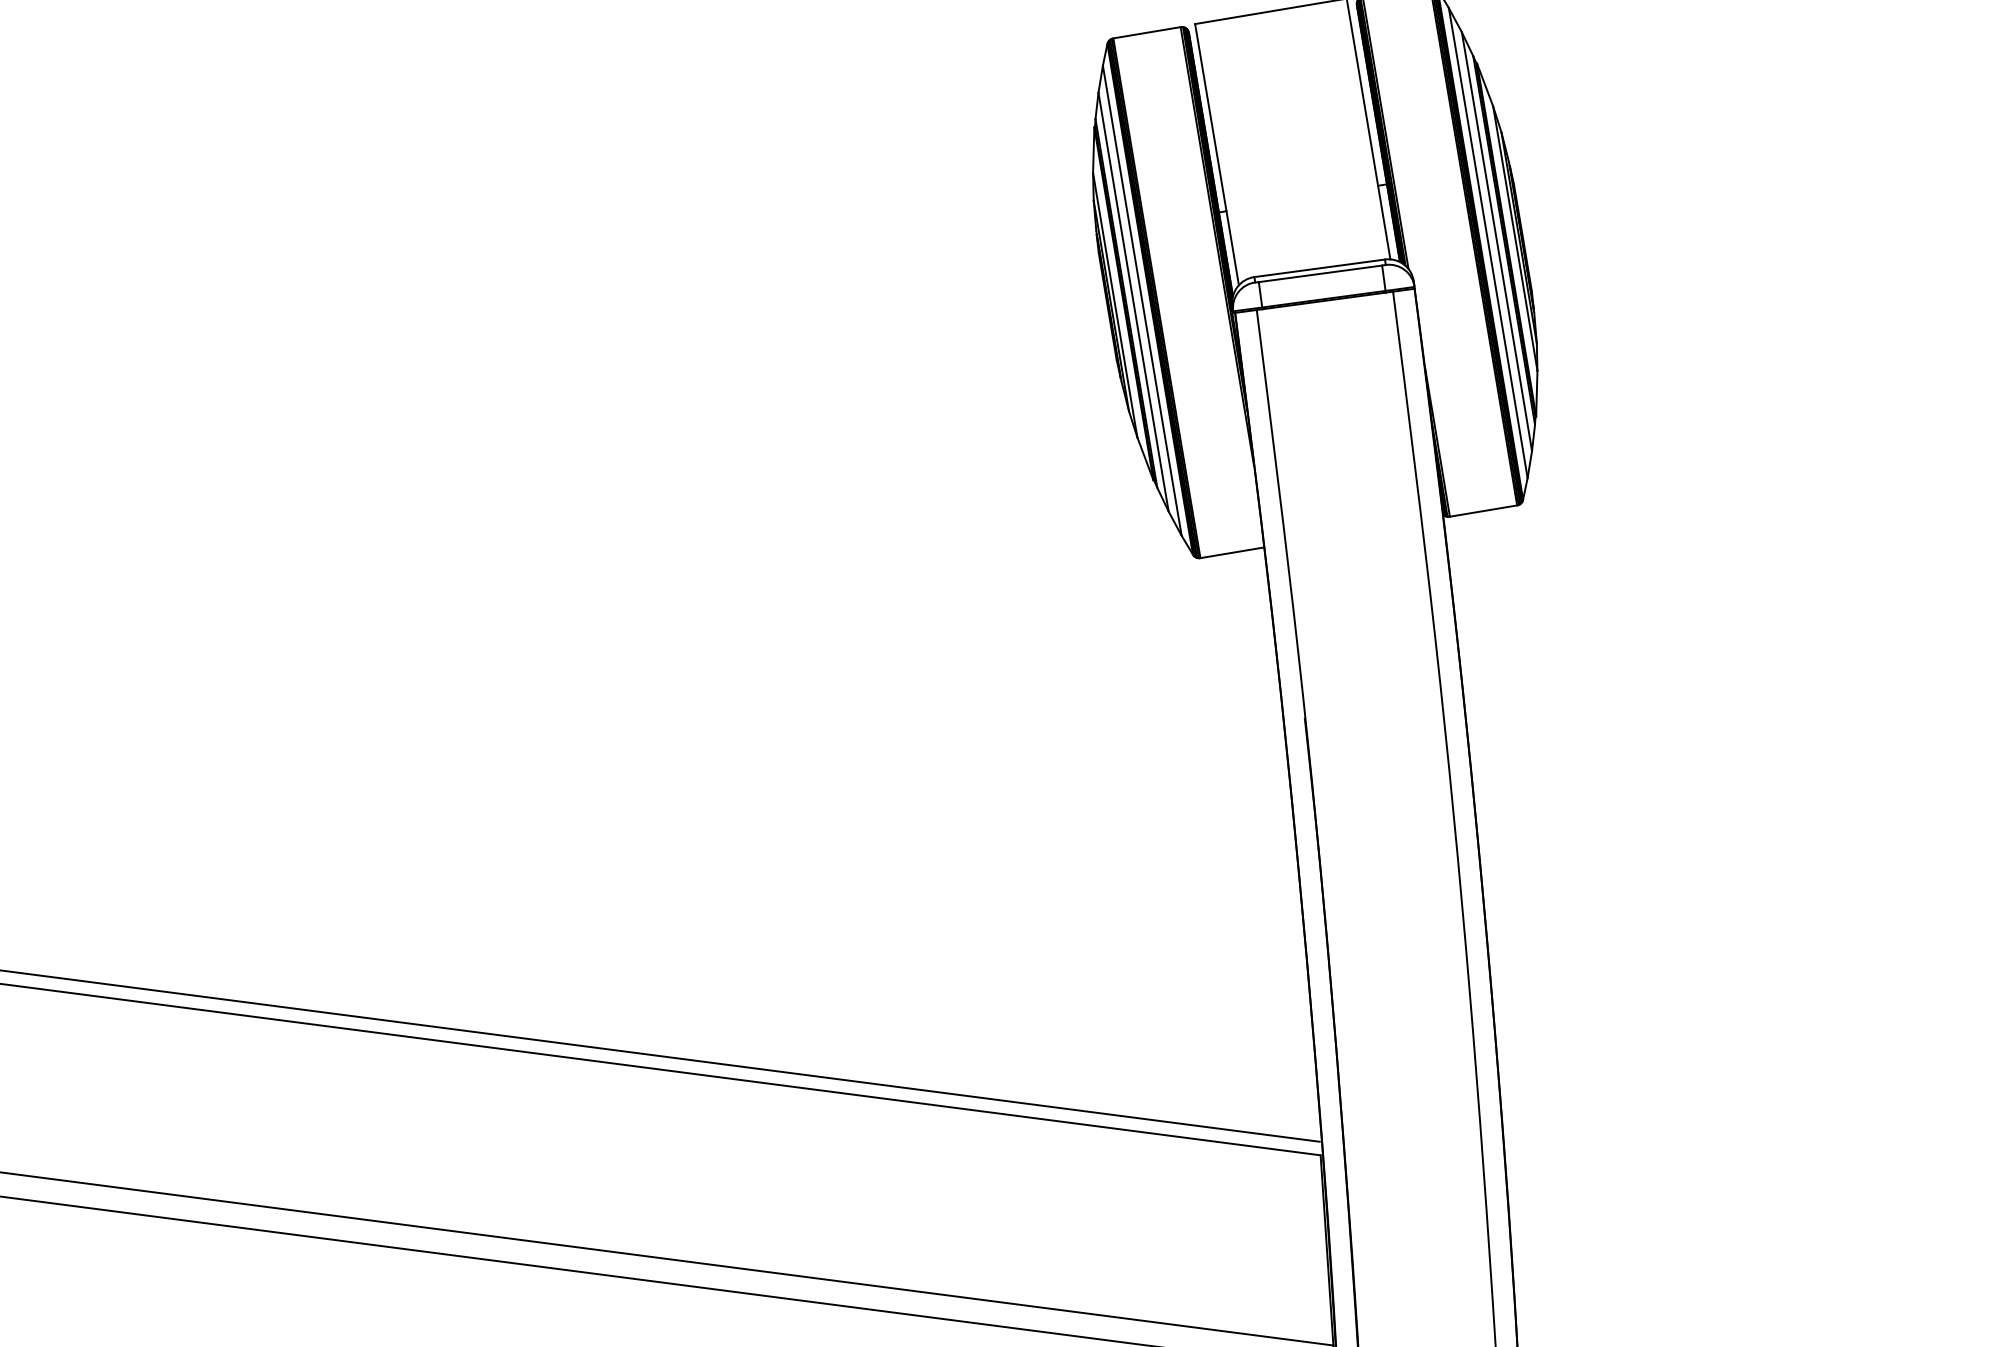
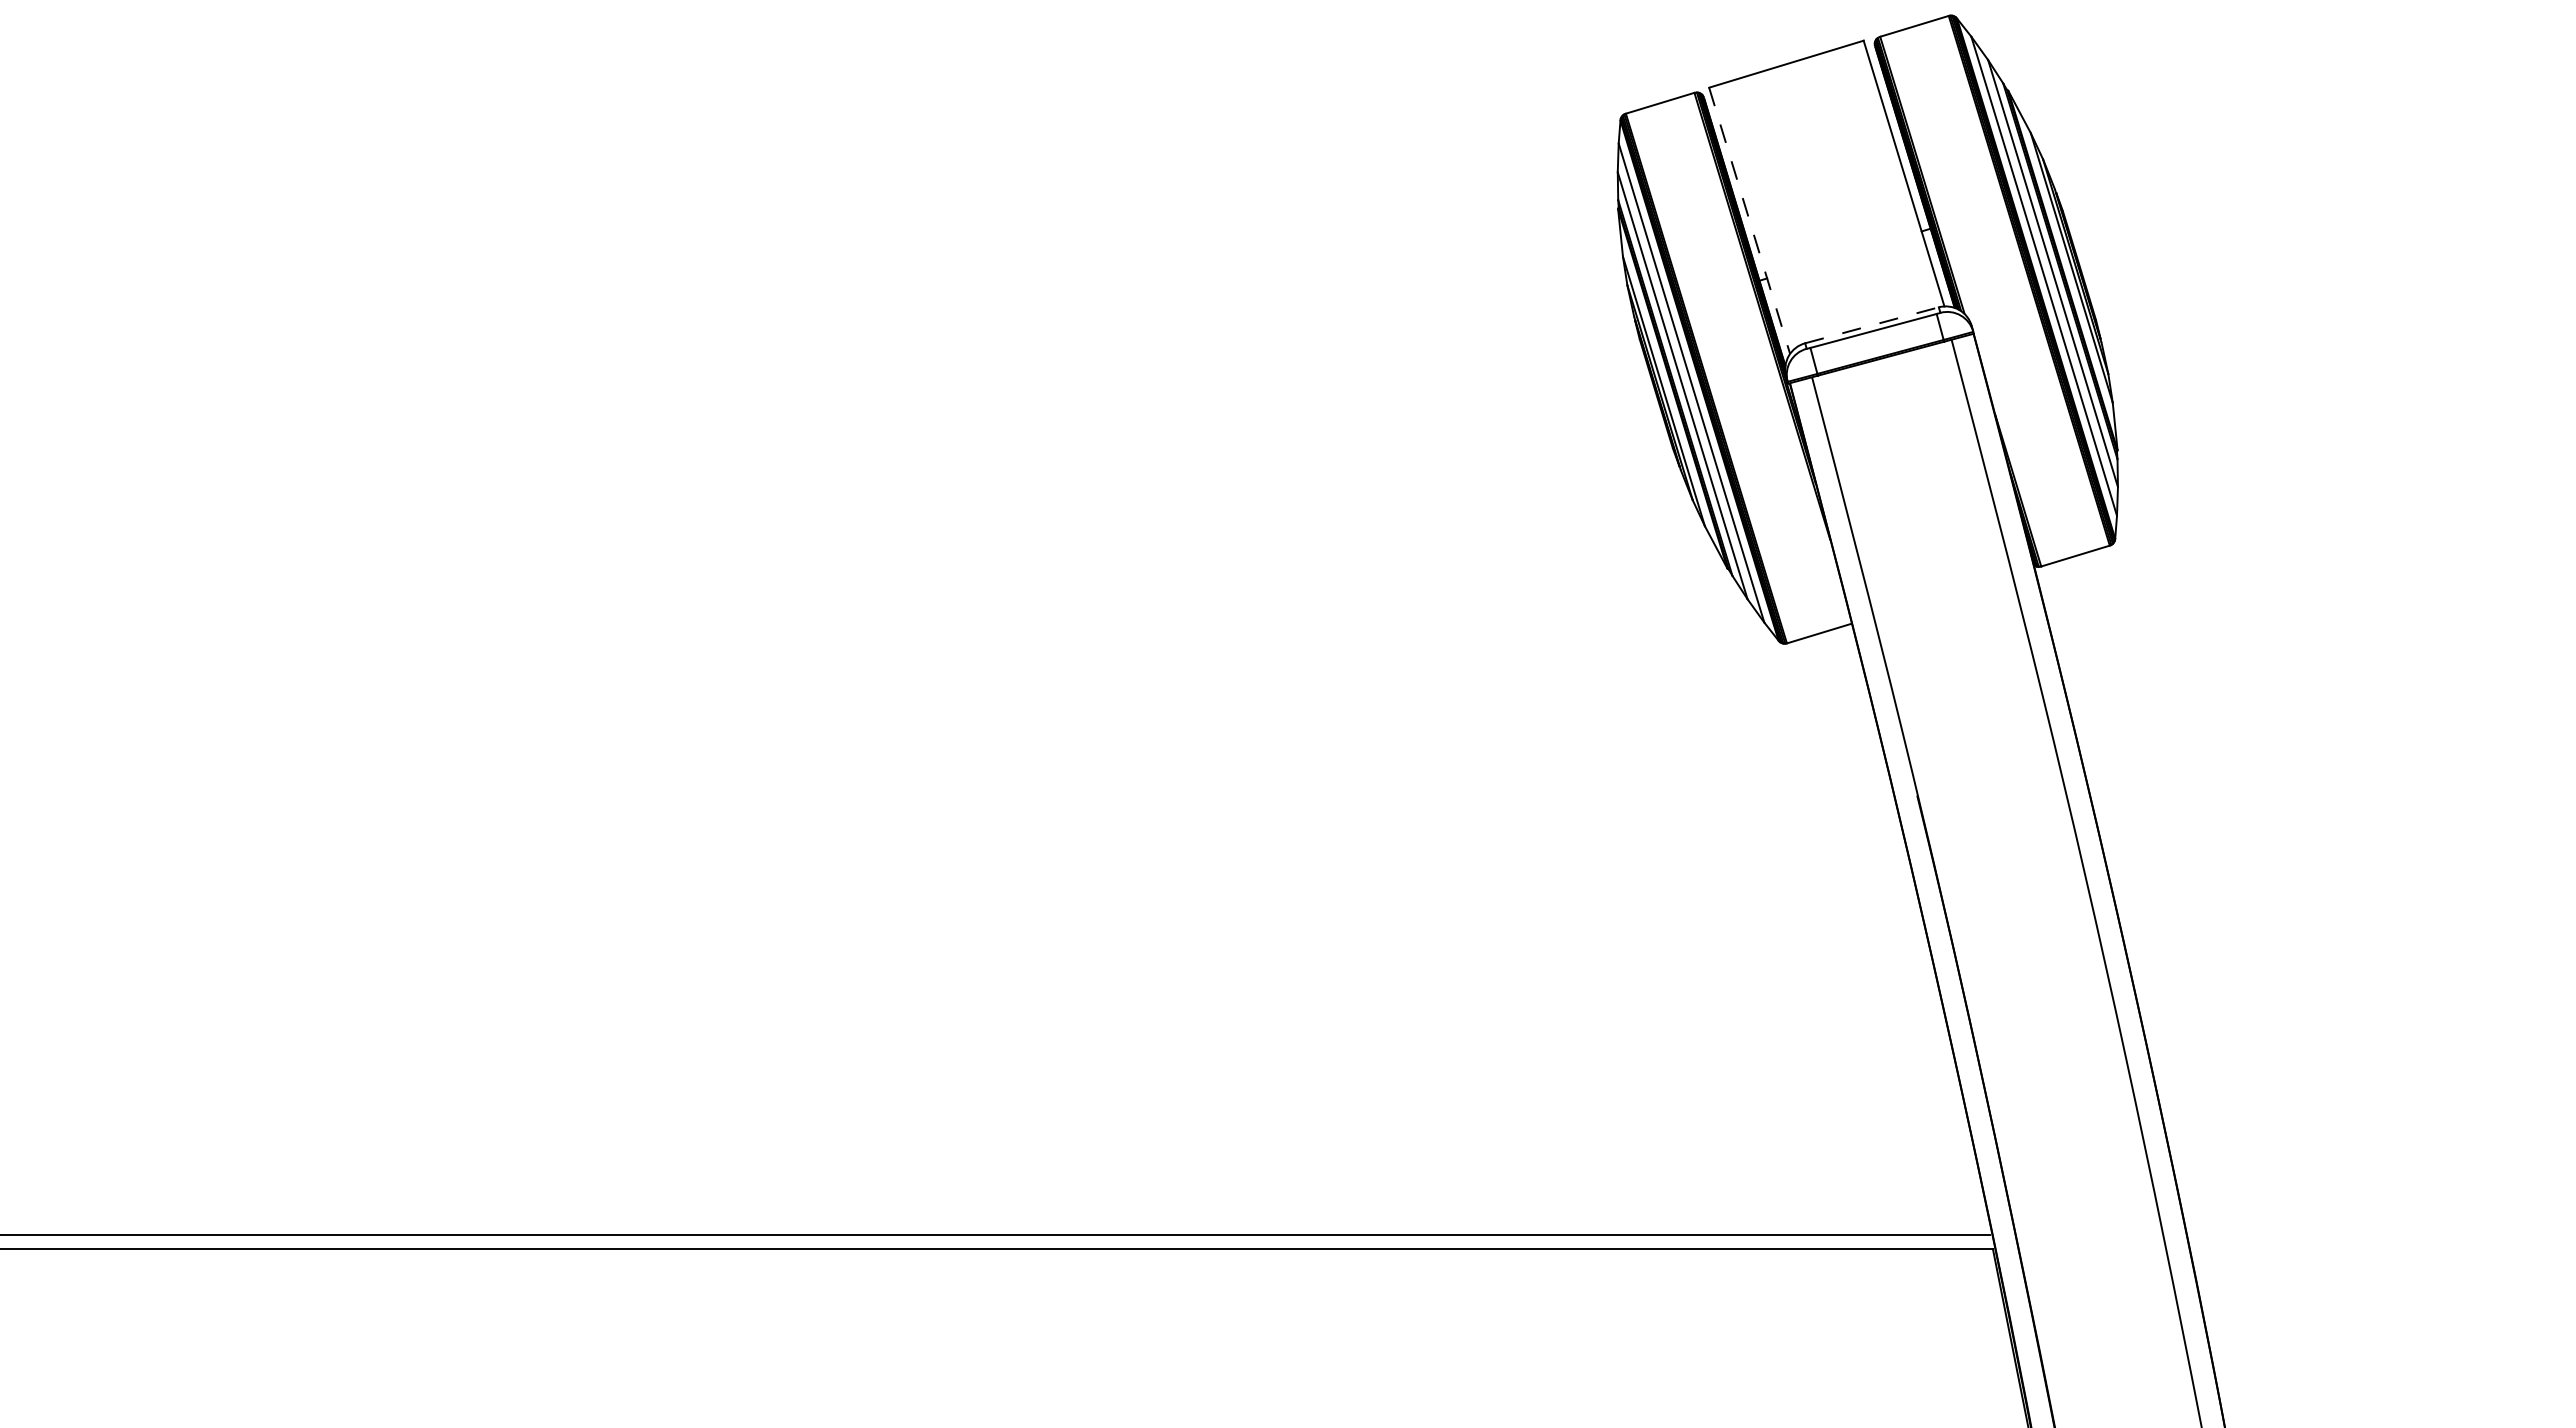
line: (1216, 155) -> (1749, 221), solid -> dashed
line: (1320, 268) -> (1872, 325), solid -> dashed

